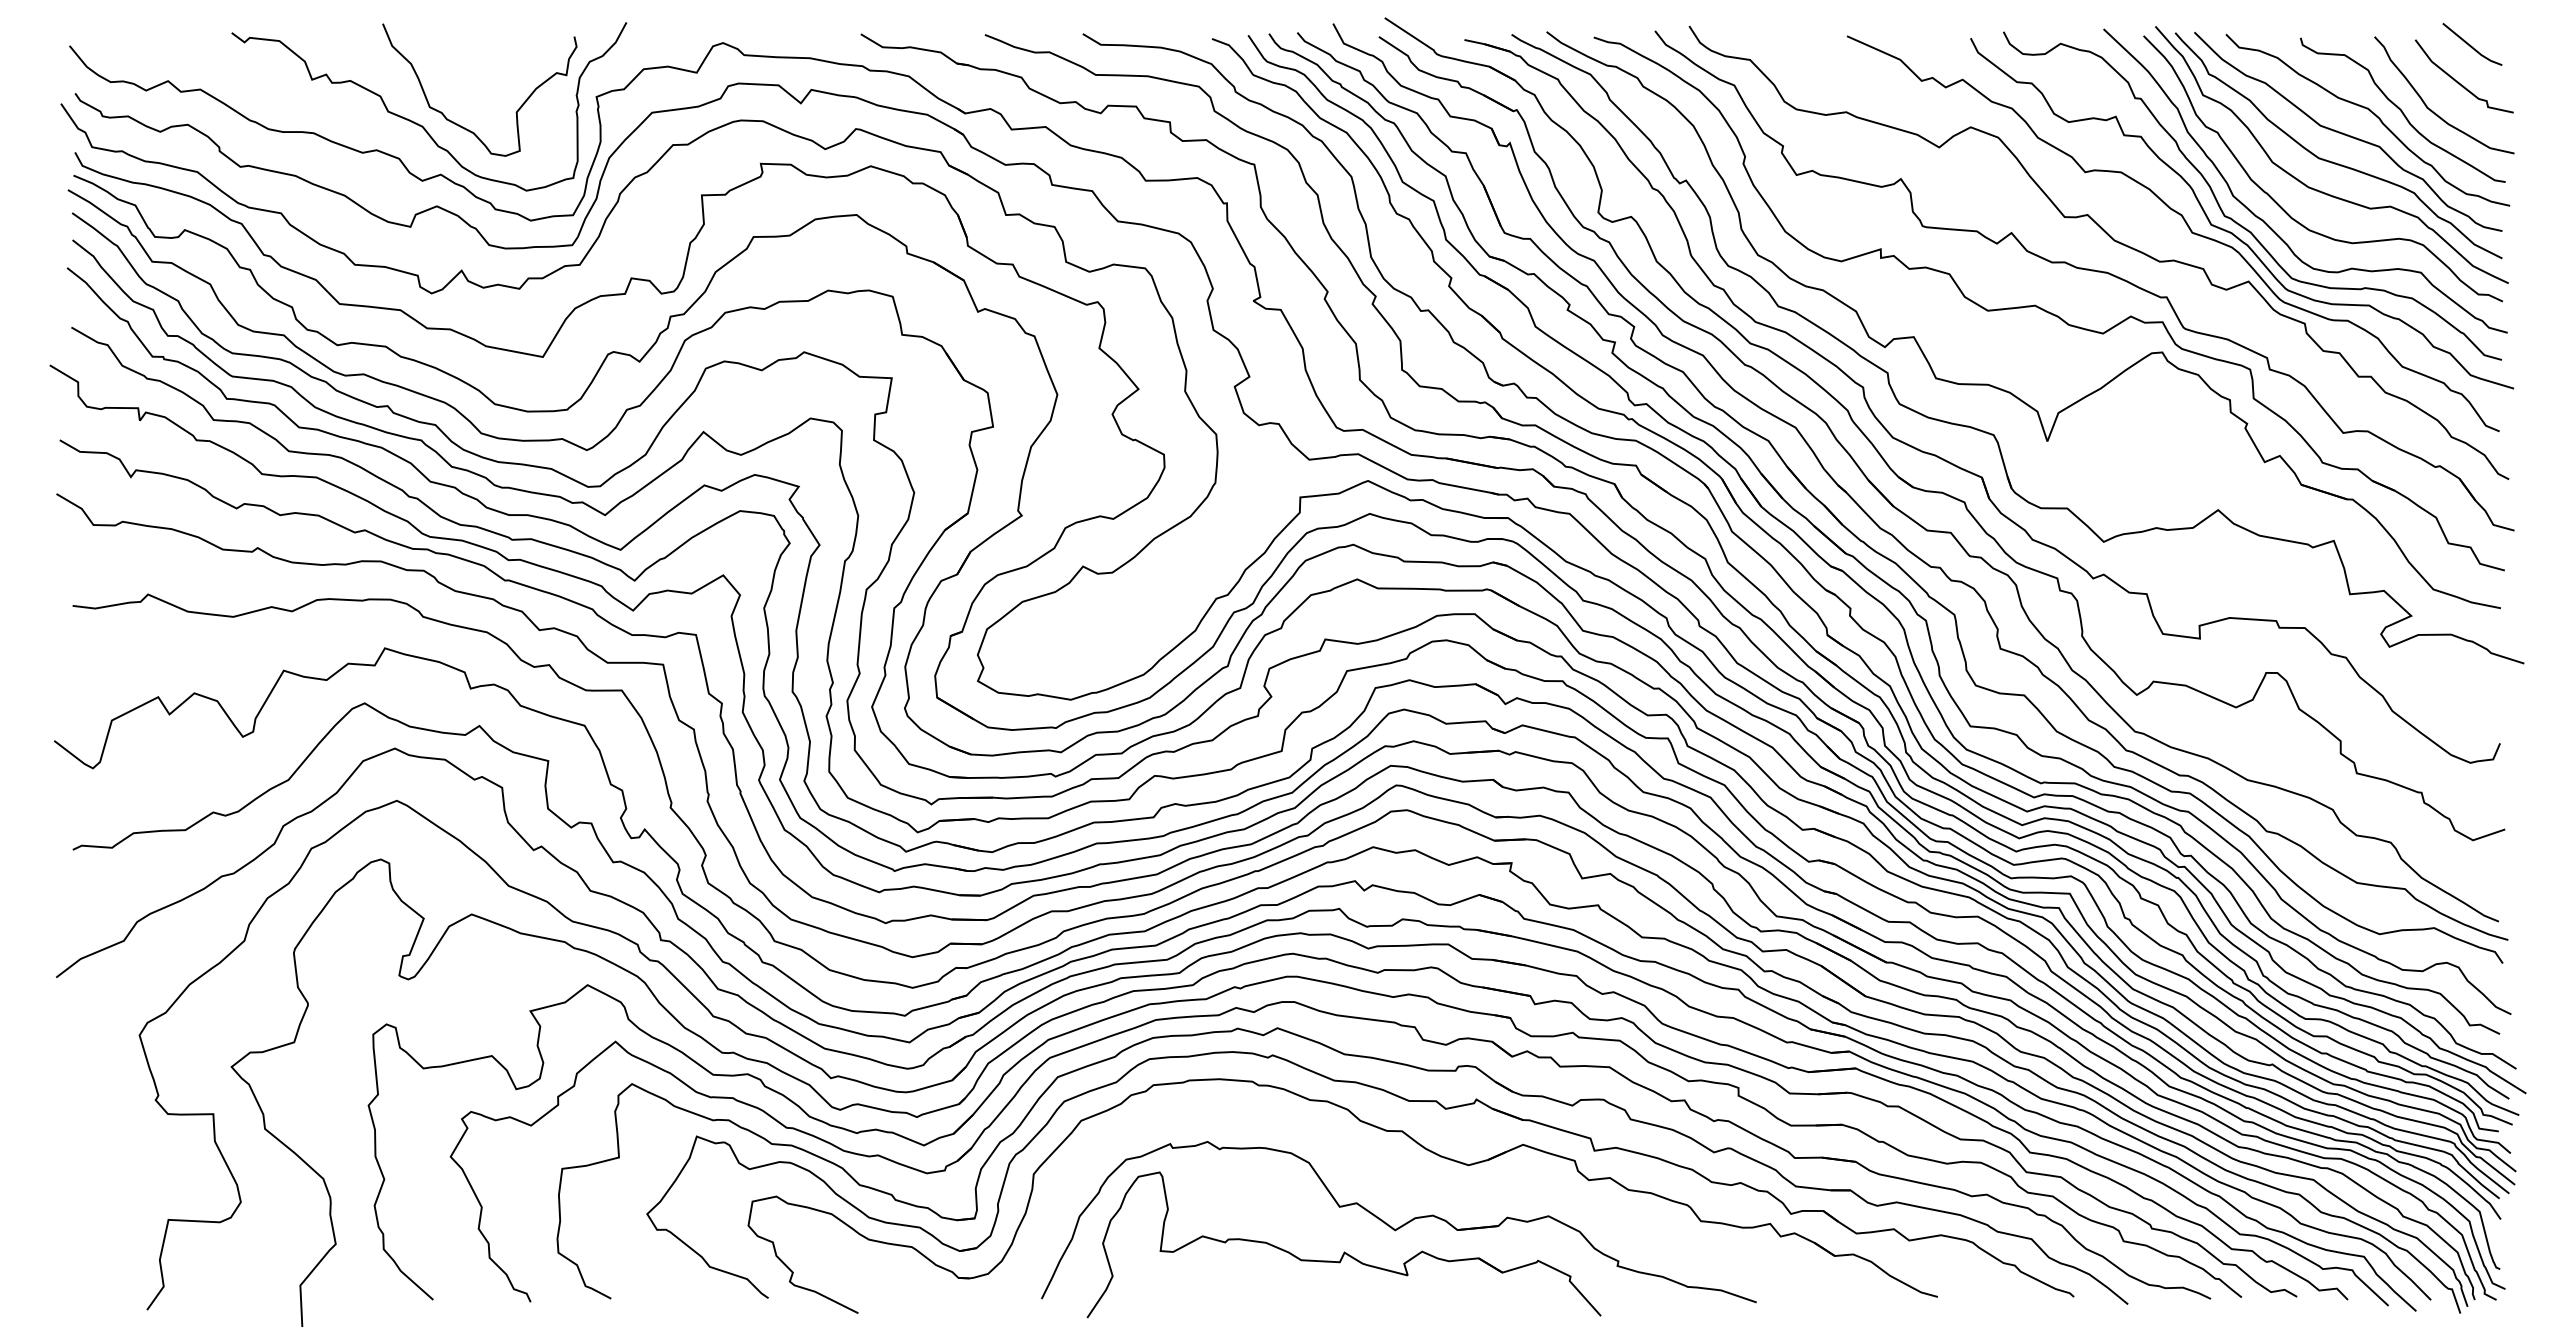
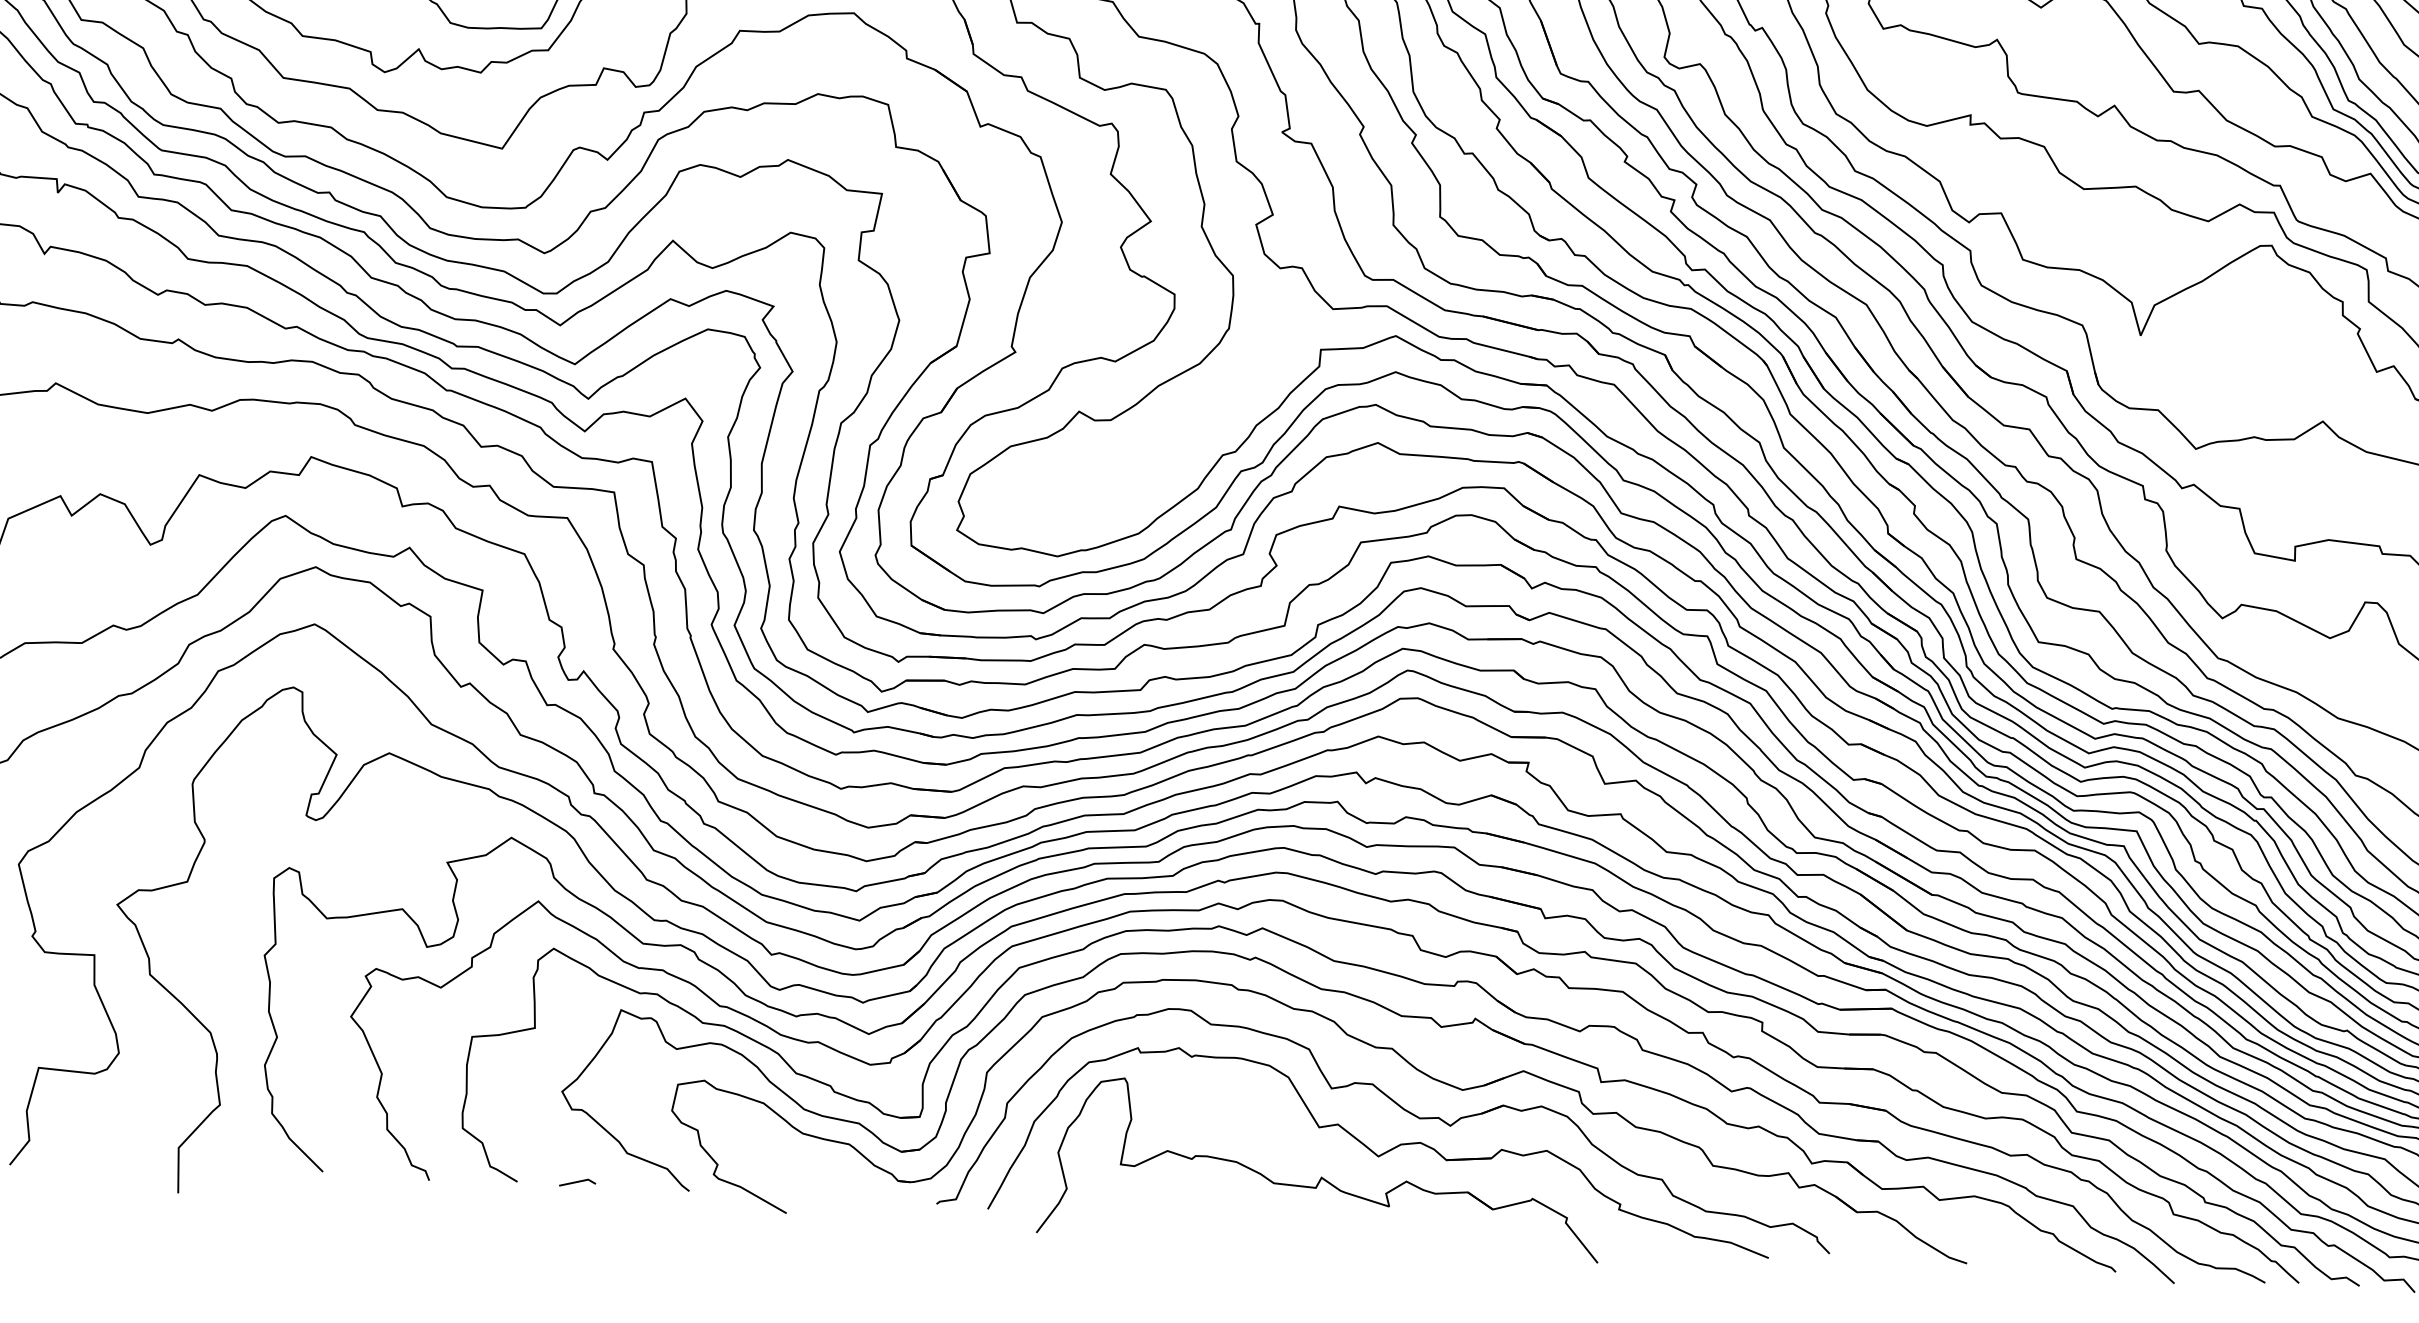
part: (1413, 1185) -> (1401, 1108), added
line: (665, 1296) -> (576, 1182), added

